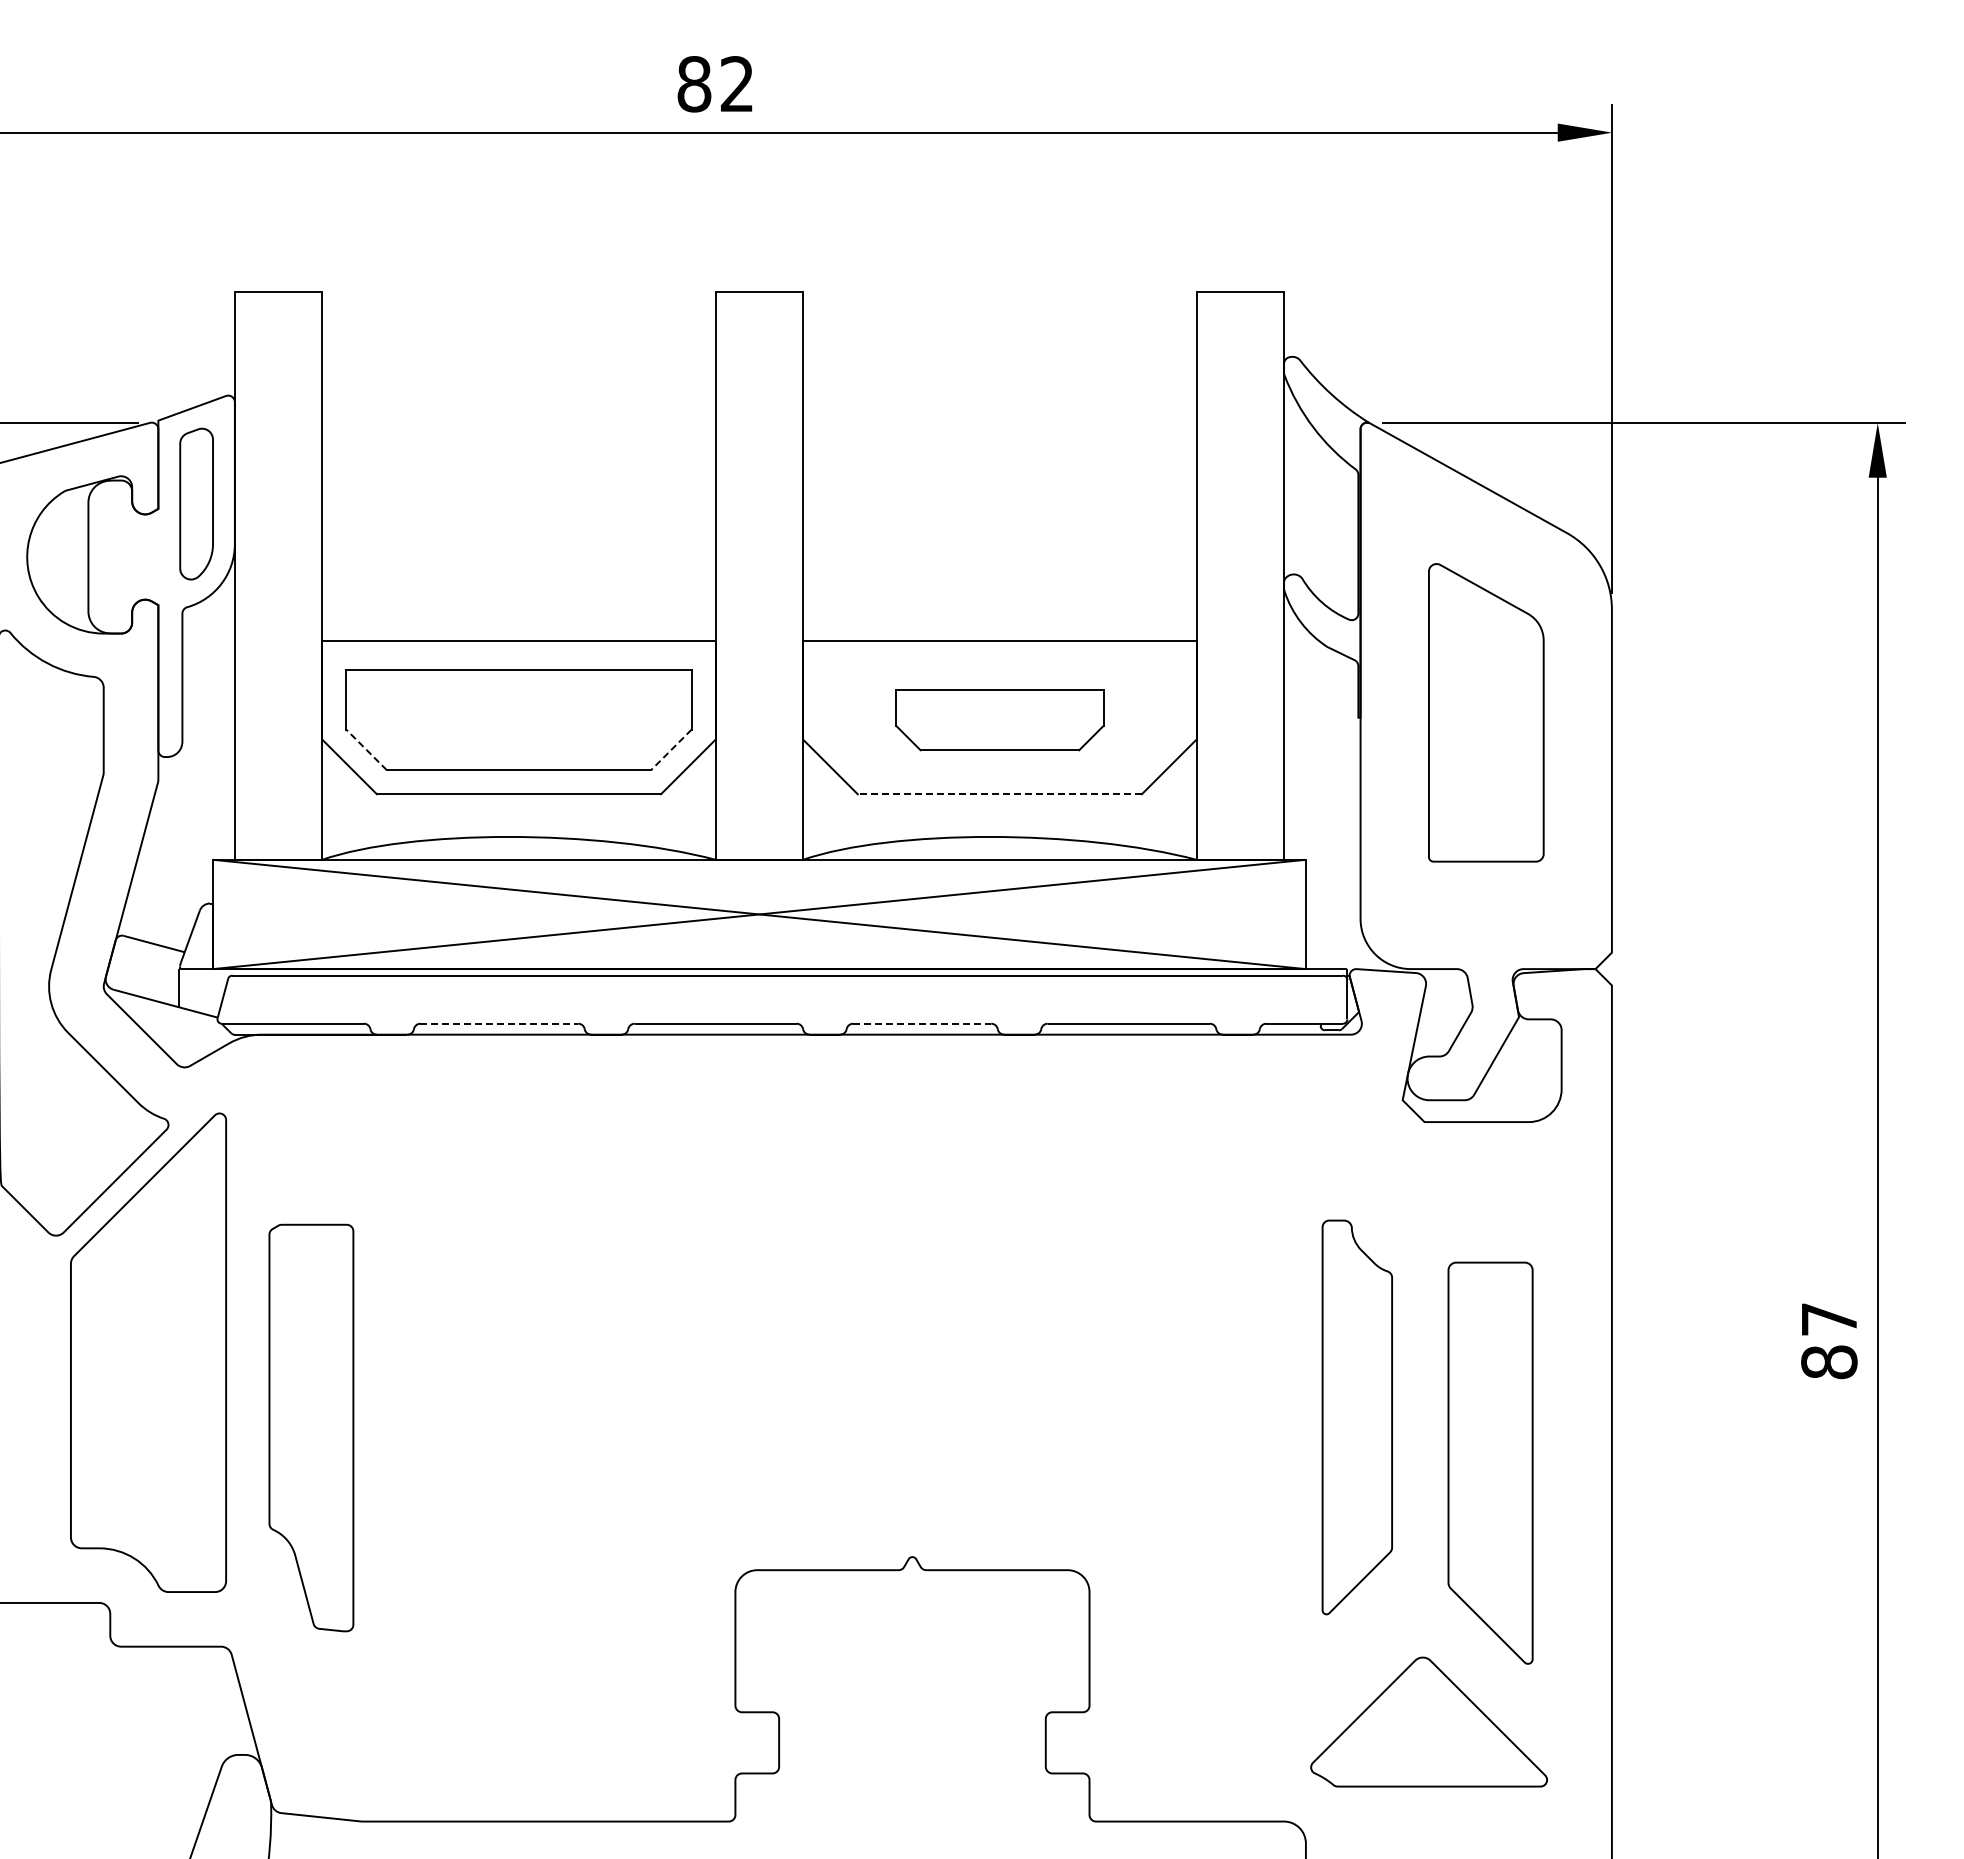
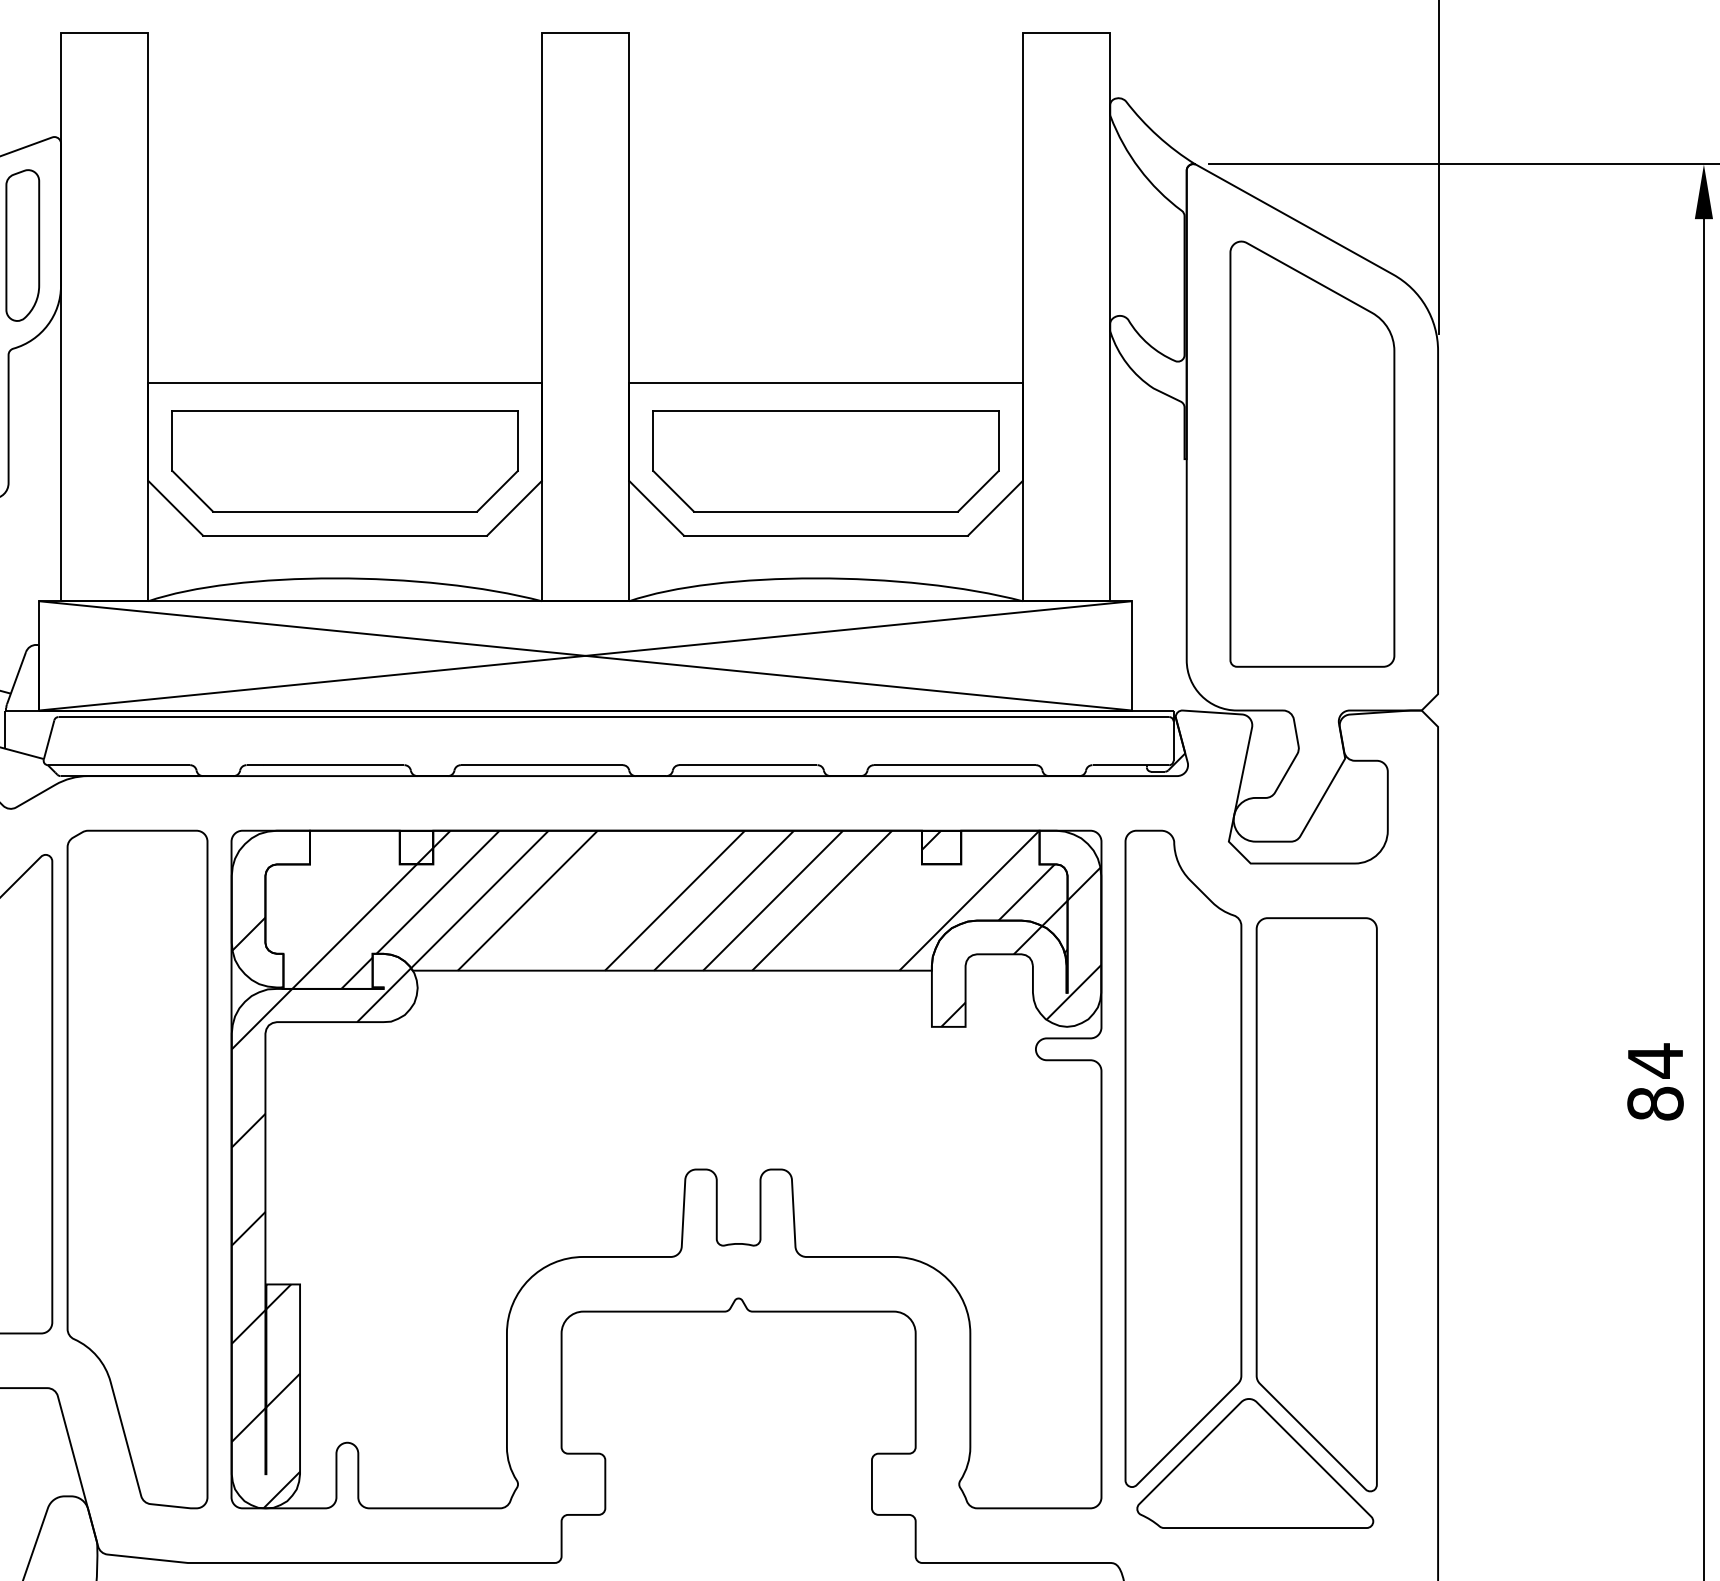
part: (1486, 712) -> (1312, 453), size x1.43
part: (999, 720) -> (825, 461), size x1.67
line: (366, 749) -> (192, 490), dashed -> solid
line: (671, 749) -> (497, 490), dashed -> solid
line: (999, 794) -> (825, 535), dashed -> solid
line: (499, 1023) -> (325, 764), dashed -> solid
line: (922, 1023) -> (748, 764), dashed -> solid
text: (1829, 1319) -> (1655, 1060), 87 -> 84
part: (1357, 1417) -> (1183, 1158), size x1.67
part: (311, 1427) -> (137, 1168), size x1.67
part: (840, 1427) -> (666, 1168), added
part: (1490, 1462) -> (1316, 1203), size x1.43

